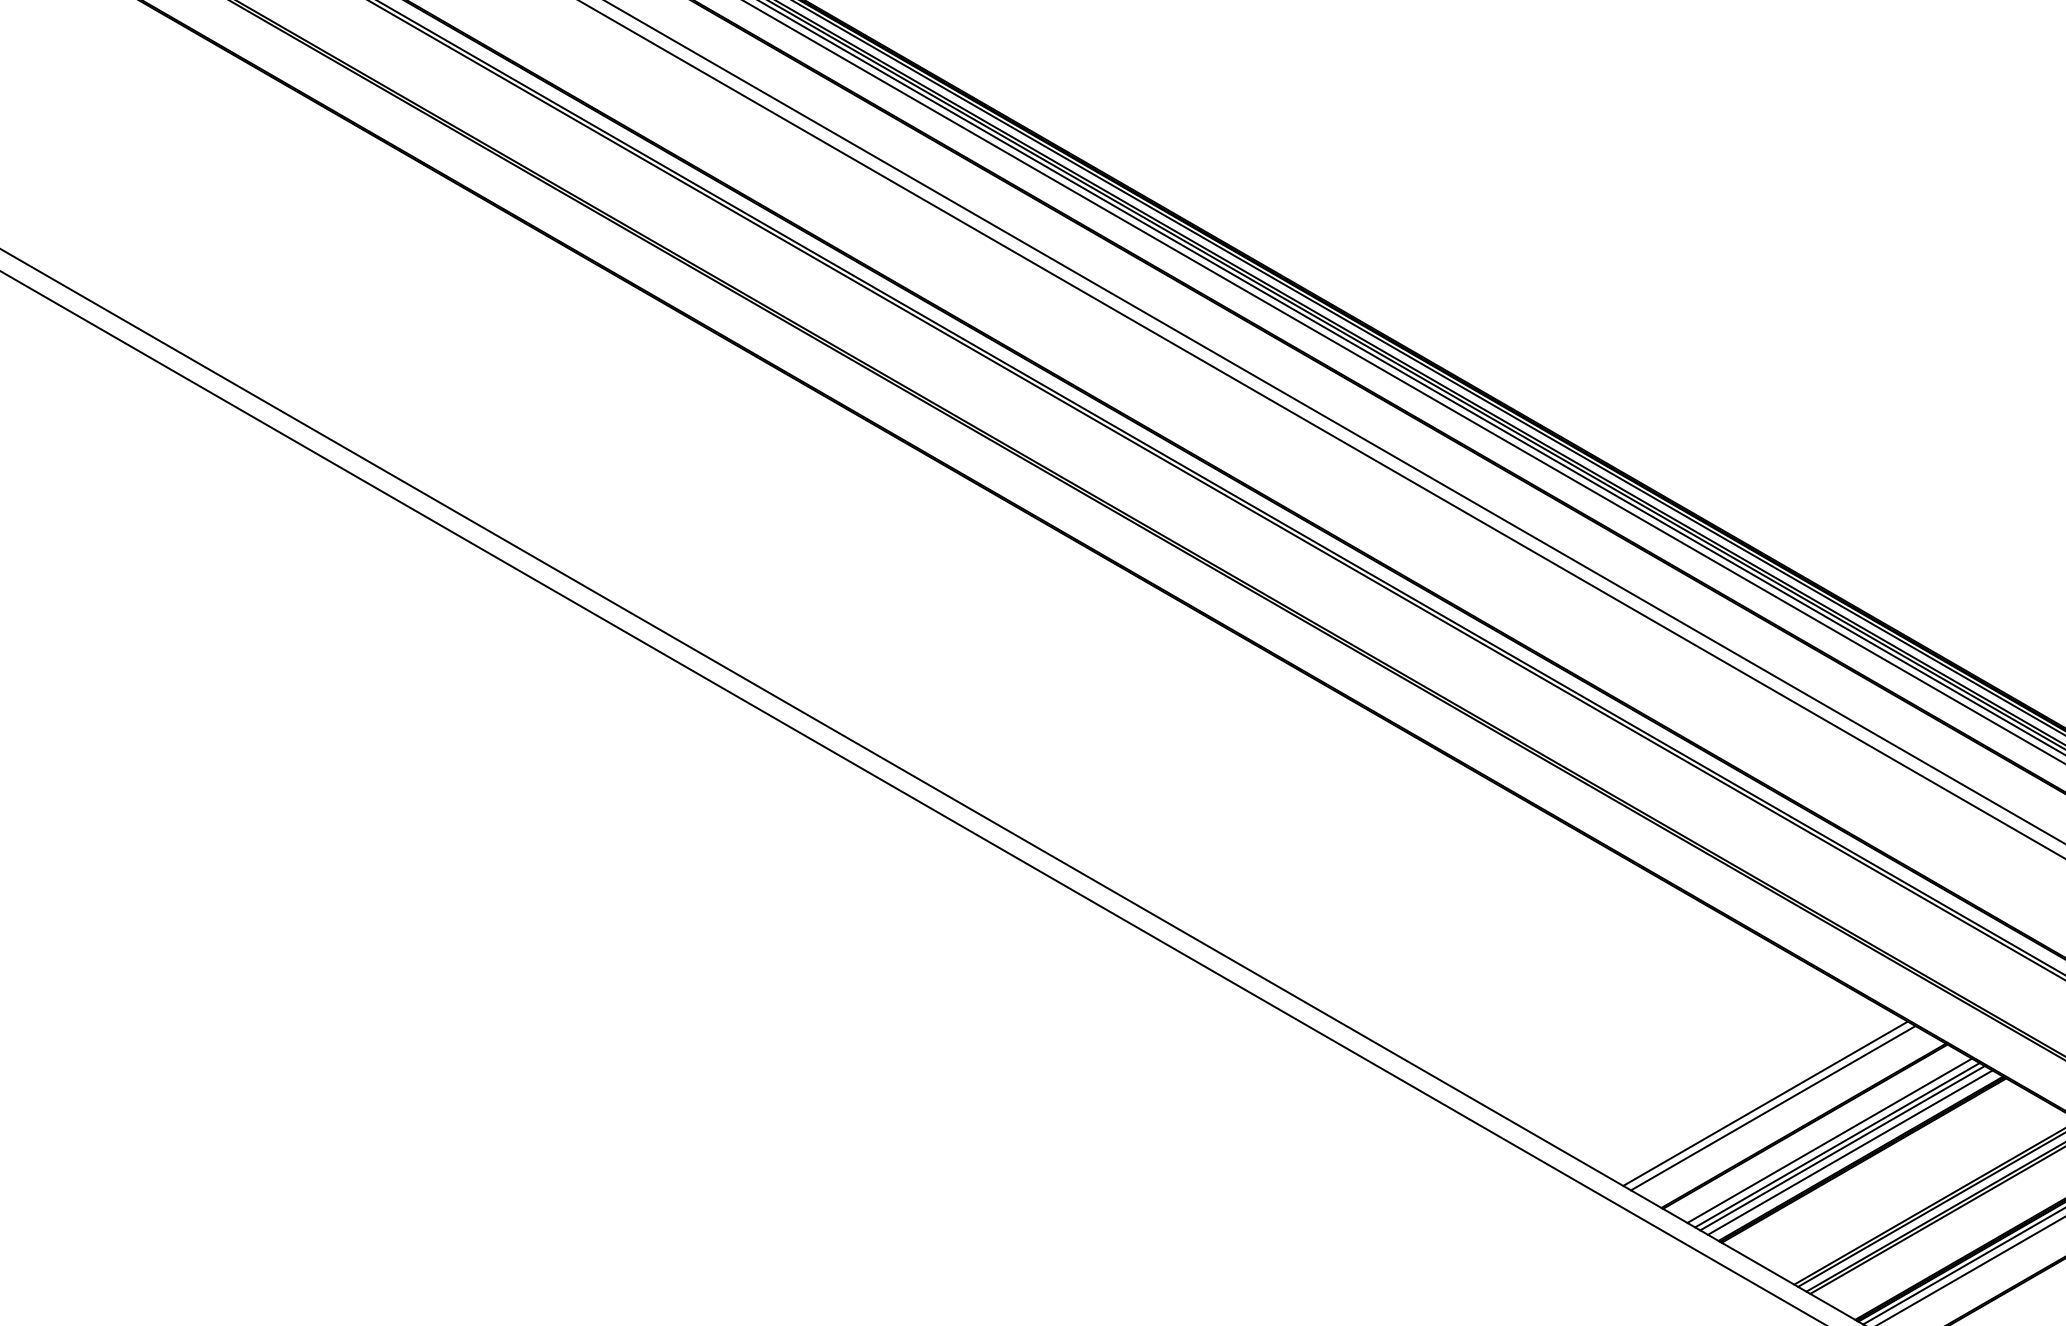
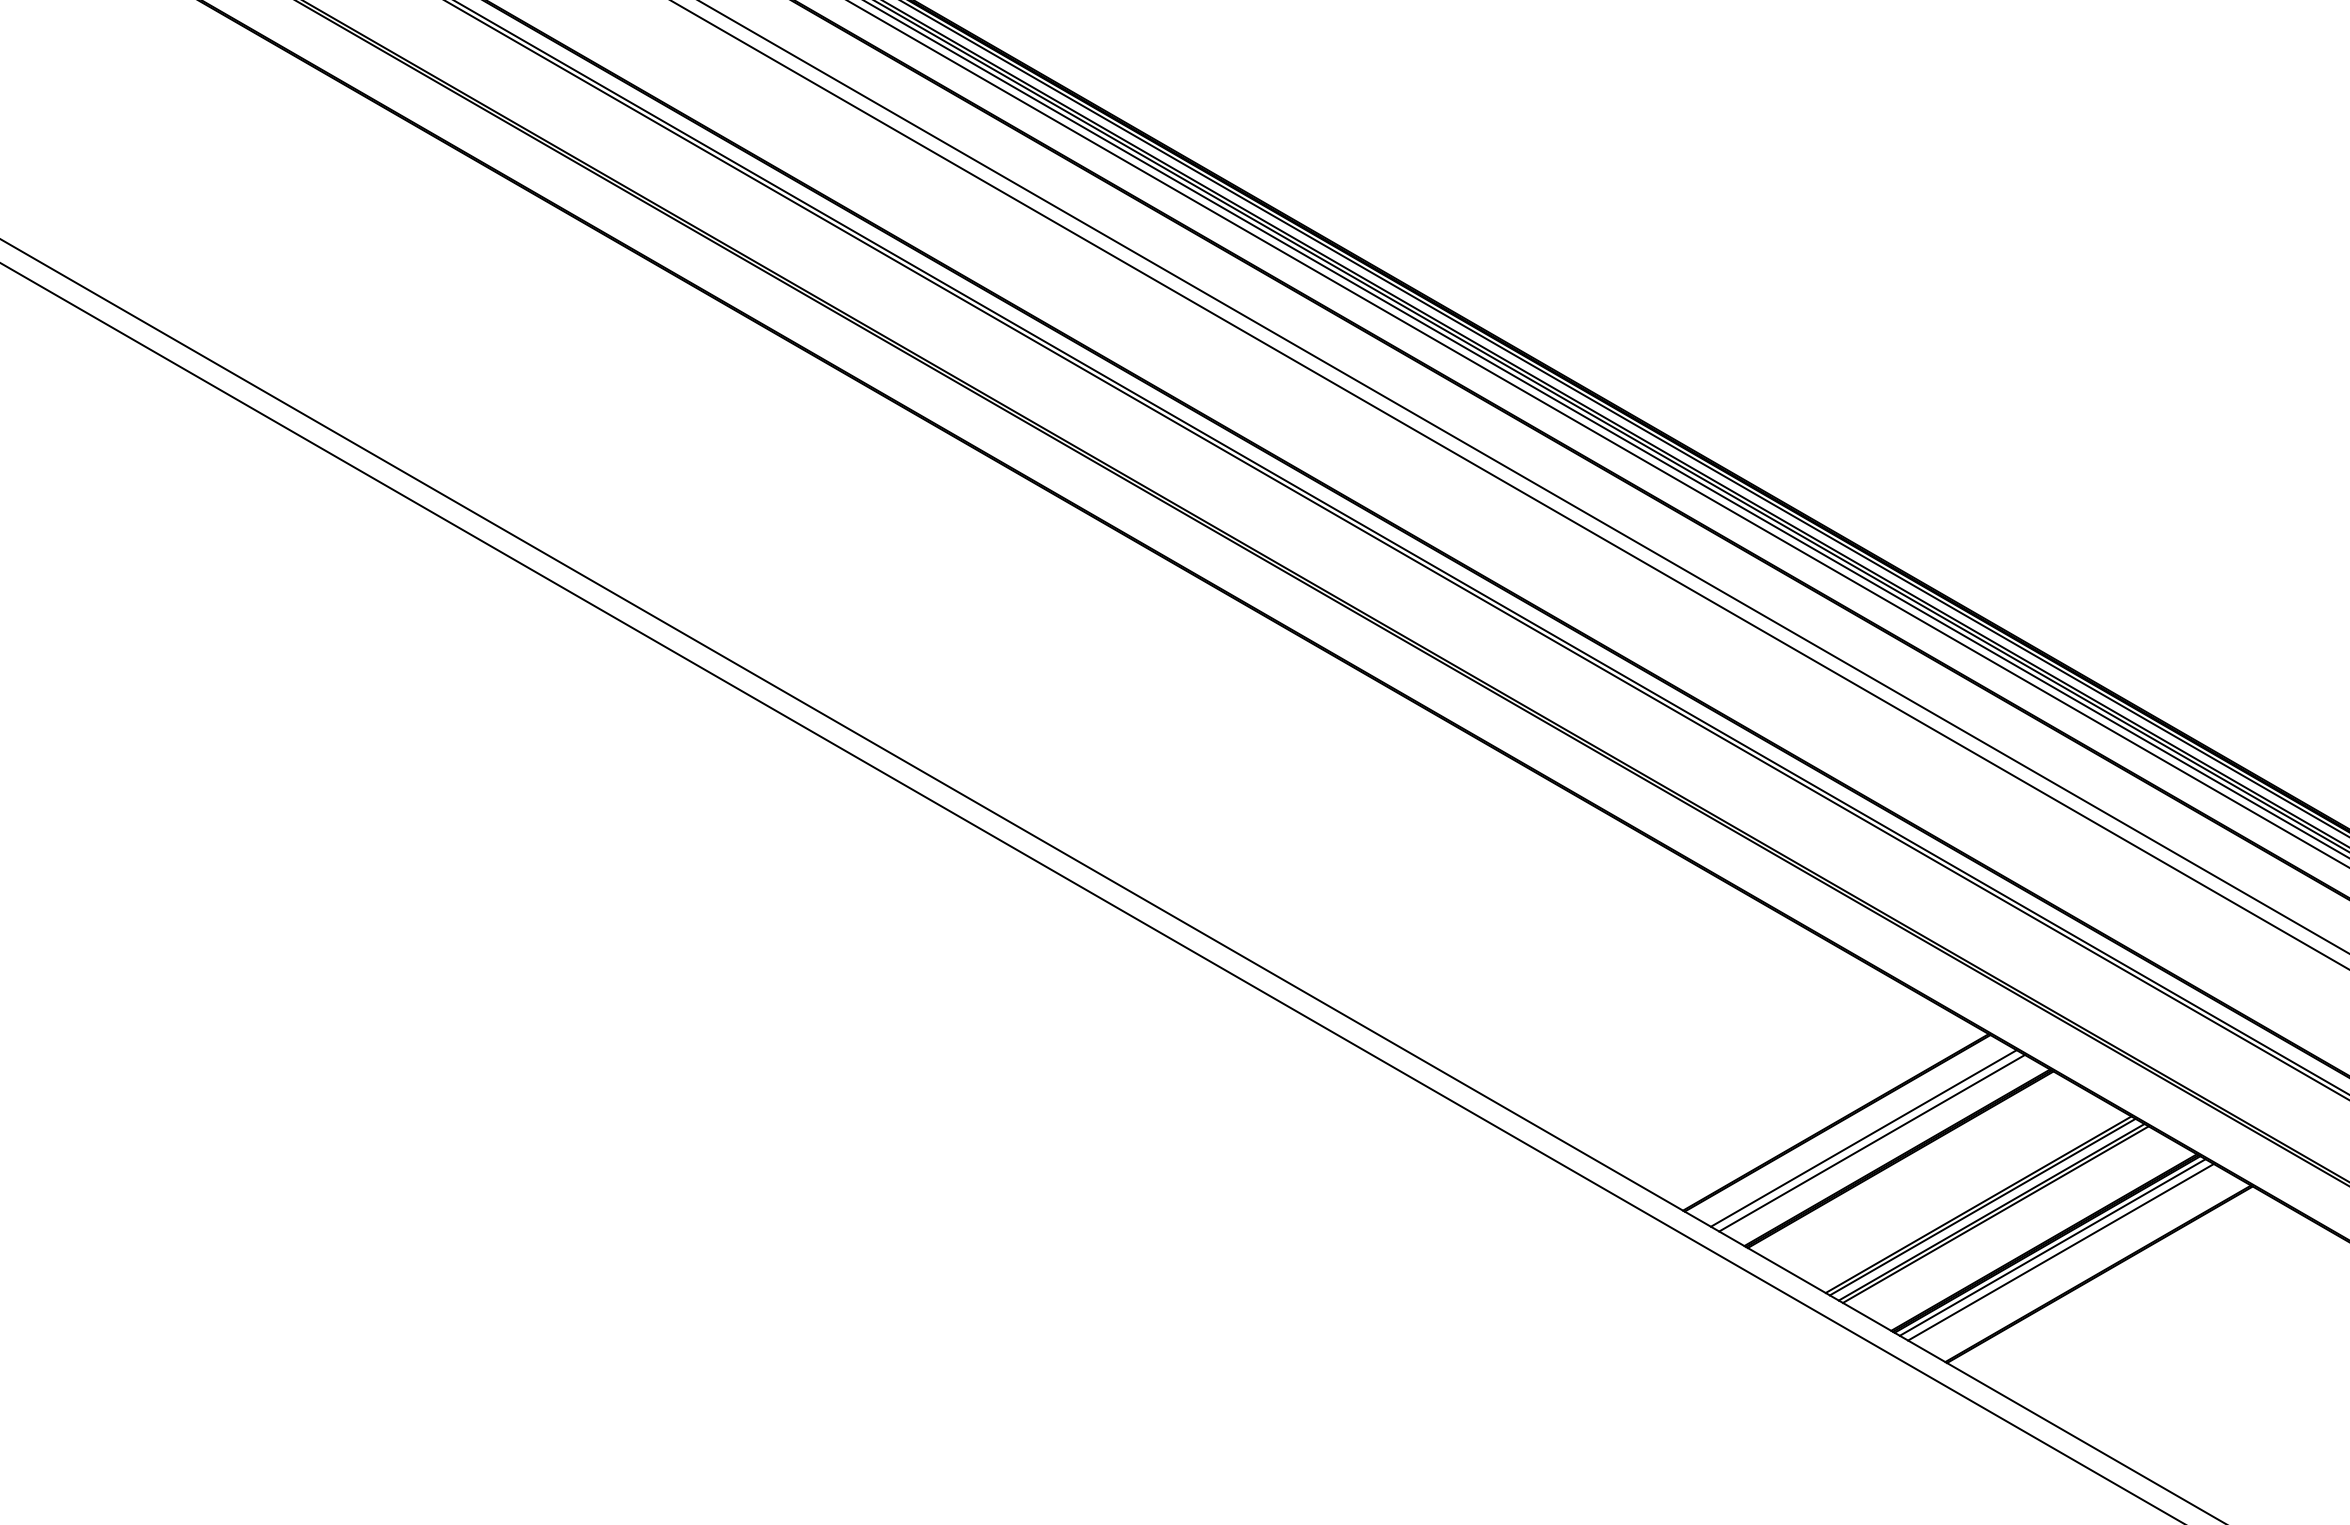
line: (1765, 1103) -> (1794, 1098), removed
line: (1773, 1108) -> (1803, 1103), removed
line: (1842, 1148) -> (1877, 1146), removed
line: (1849, 1152) -> (1885, 1150), removed

